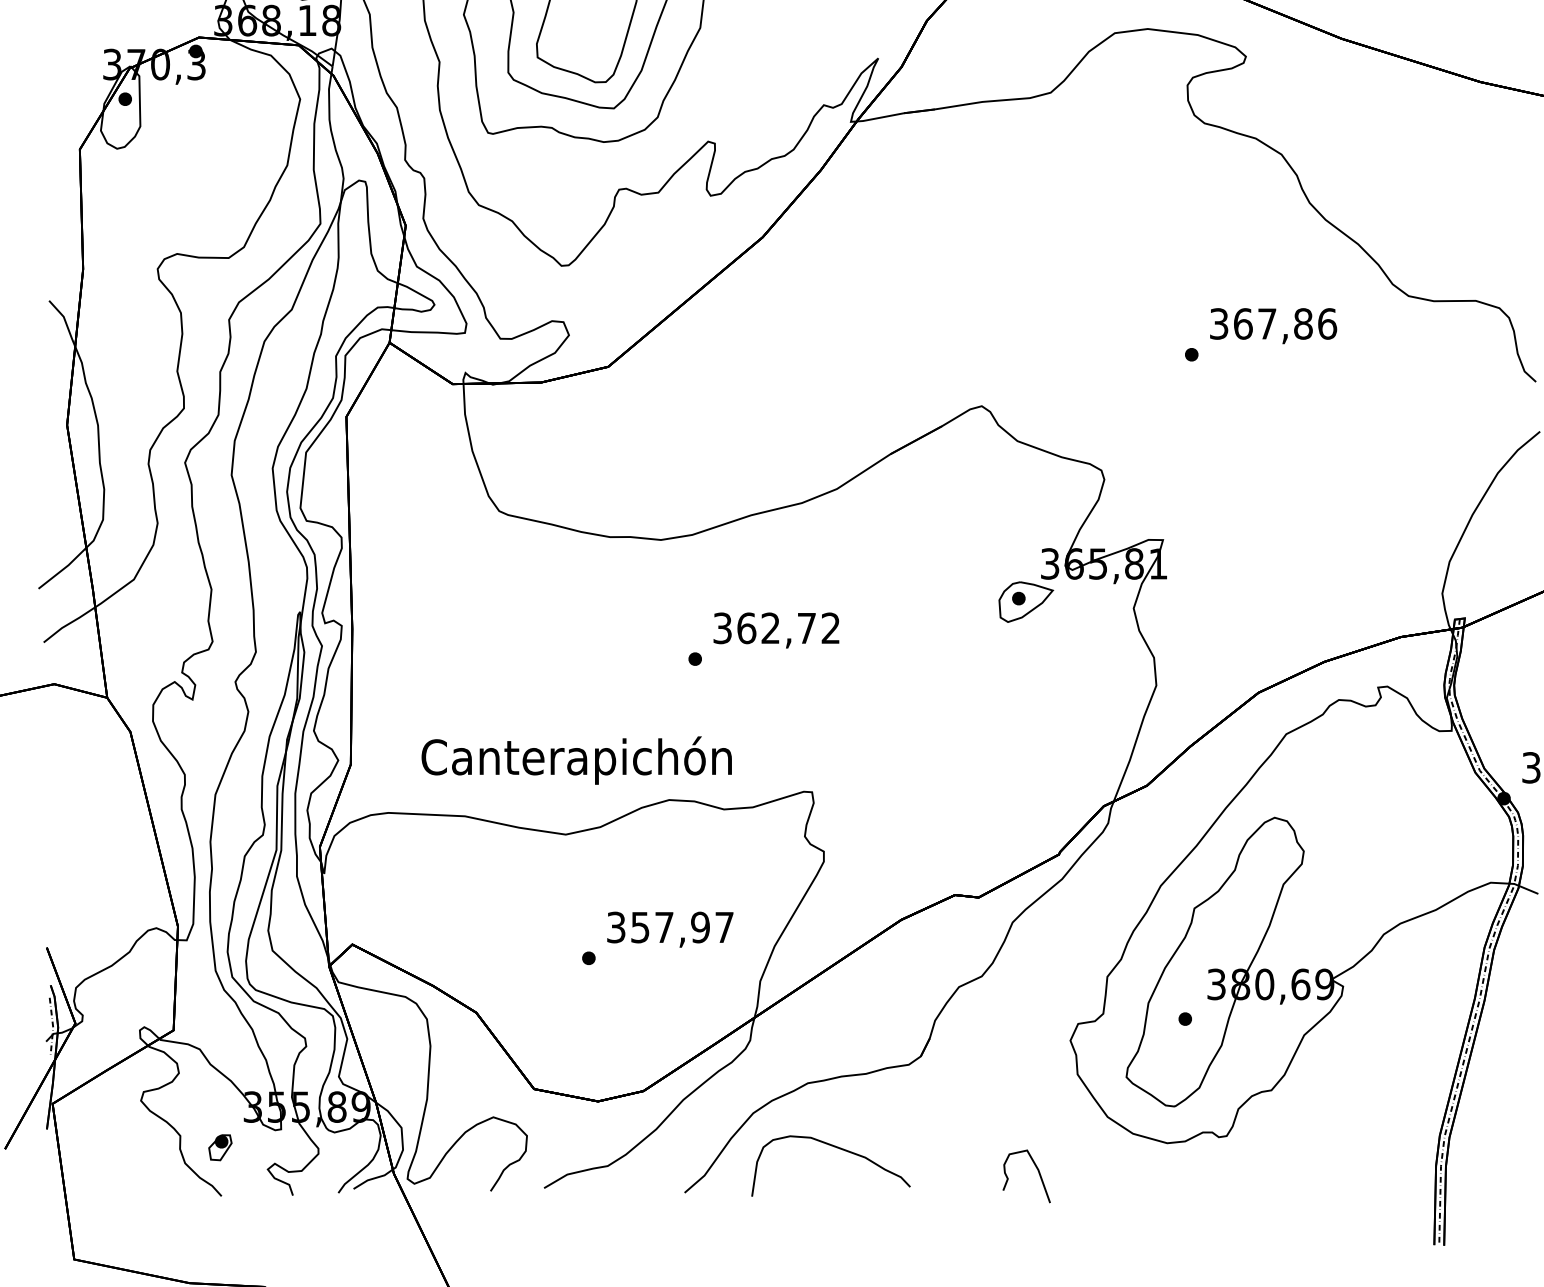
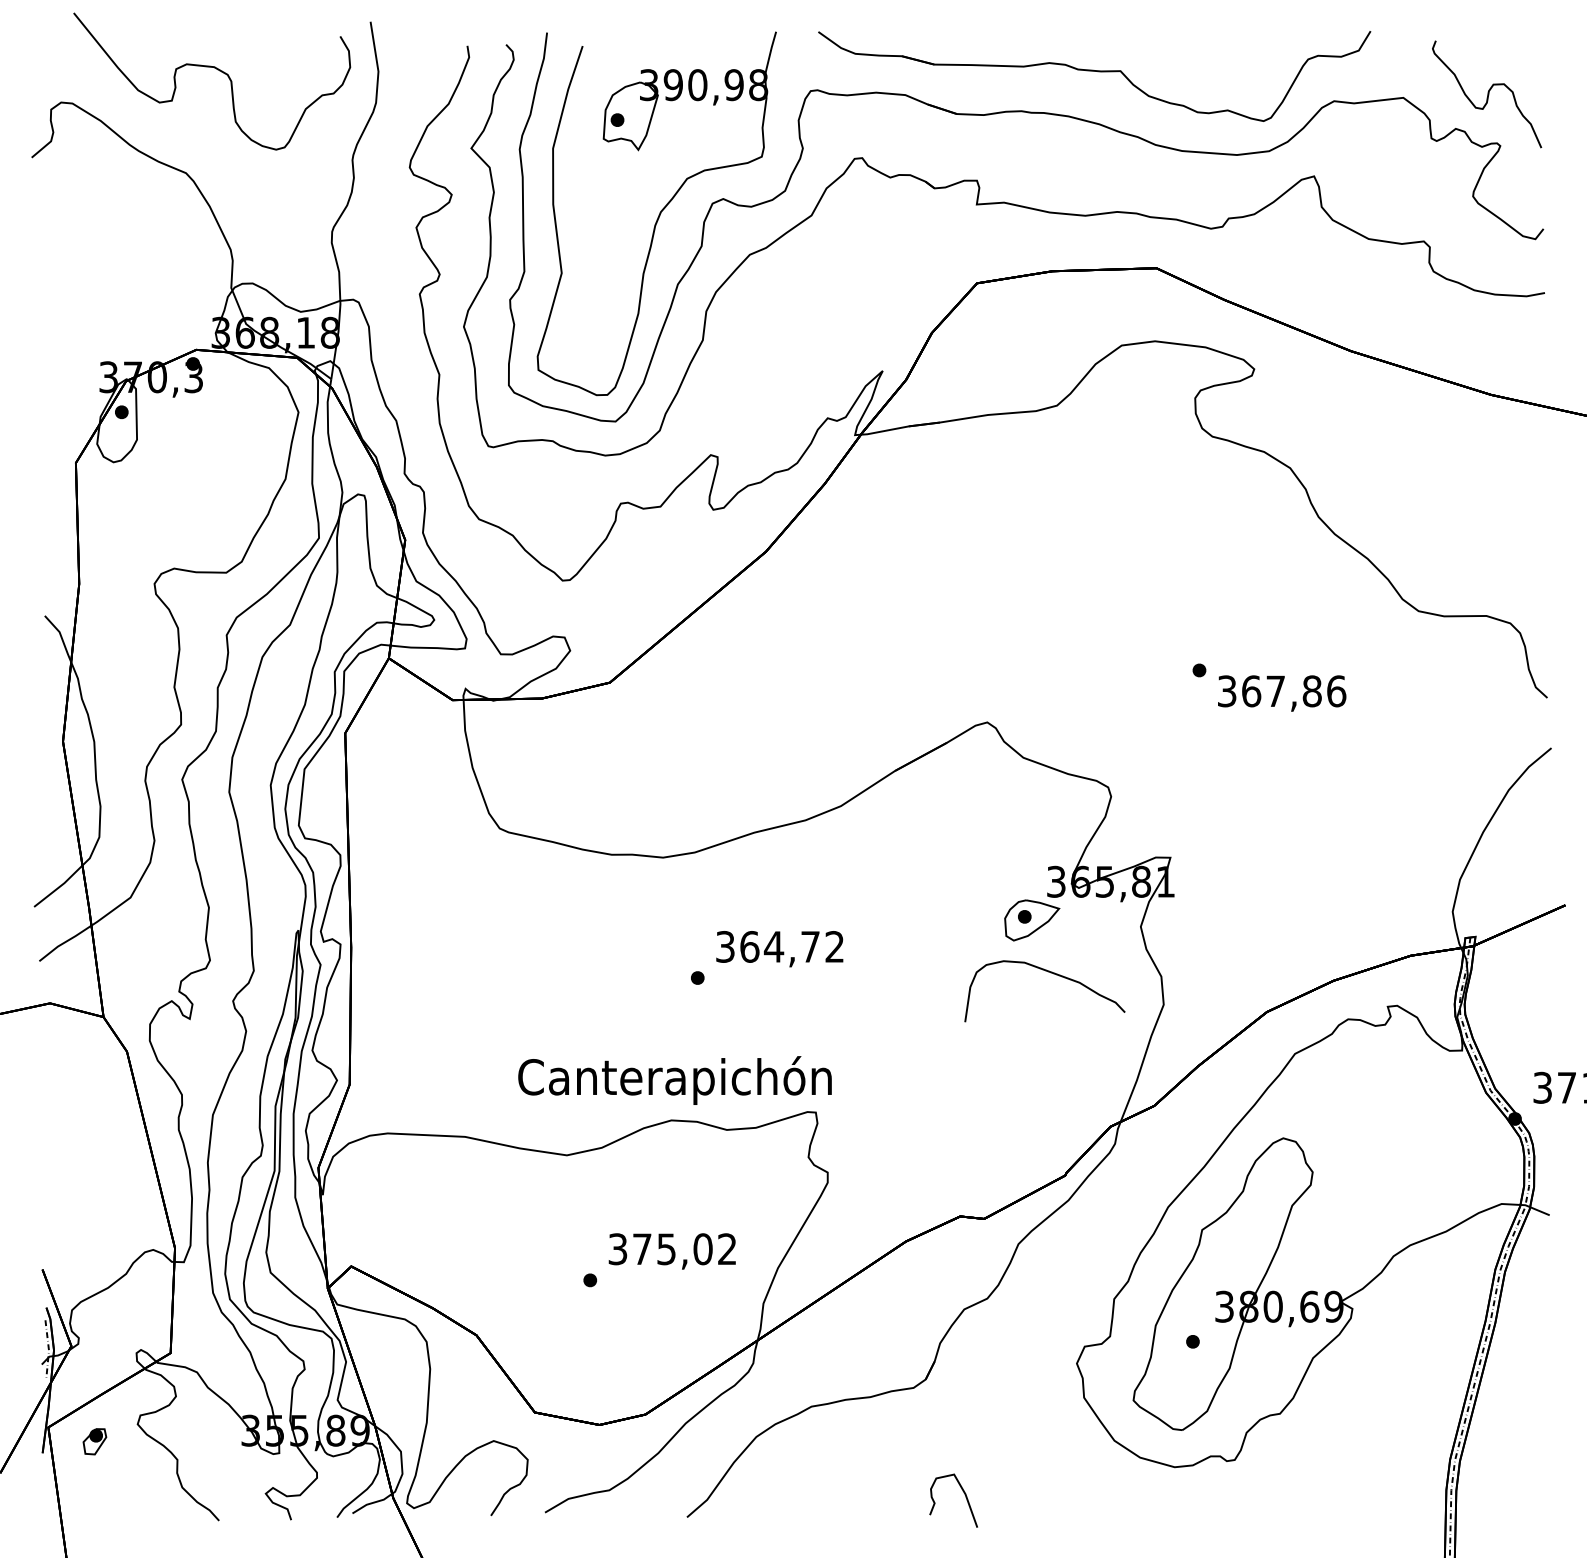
text: (1273, 326) -> (1282, 693), moved
text: (770, 627) -> (773, 946), 362,72 -> 364,72
text: (576, 760) -> (674, 1080), moved
text: (682, 927) -> (684, 1249), 357,97 -> 375,02
part: (219, 1147) -> (94, 1441), moved
curve: (836, 1148) -> (1050, 973), moved
curve: (1038, 1173) -> (965, 1497), moved

